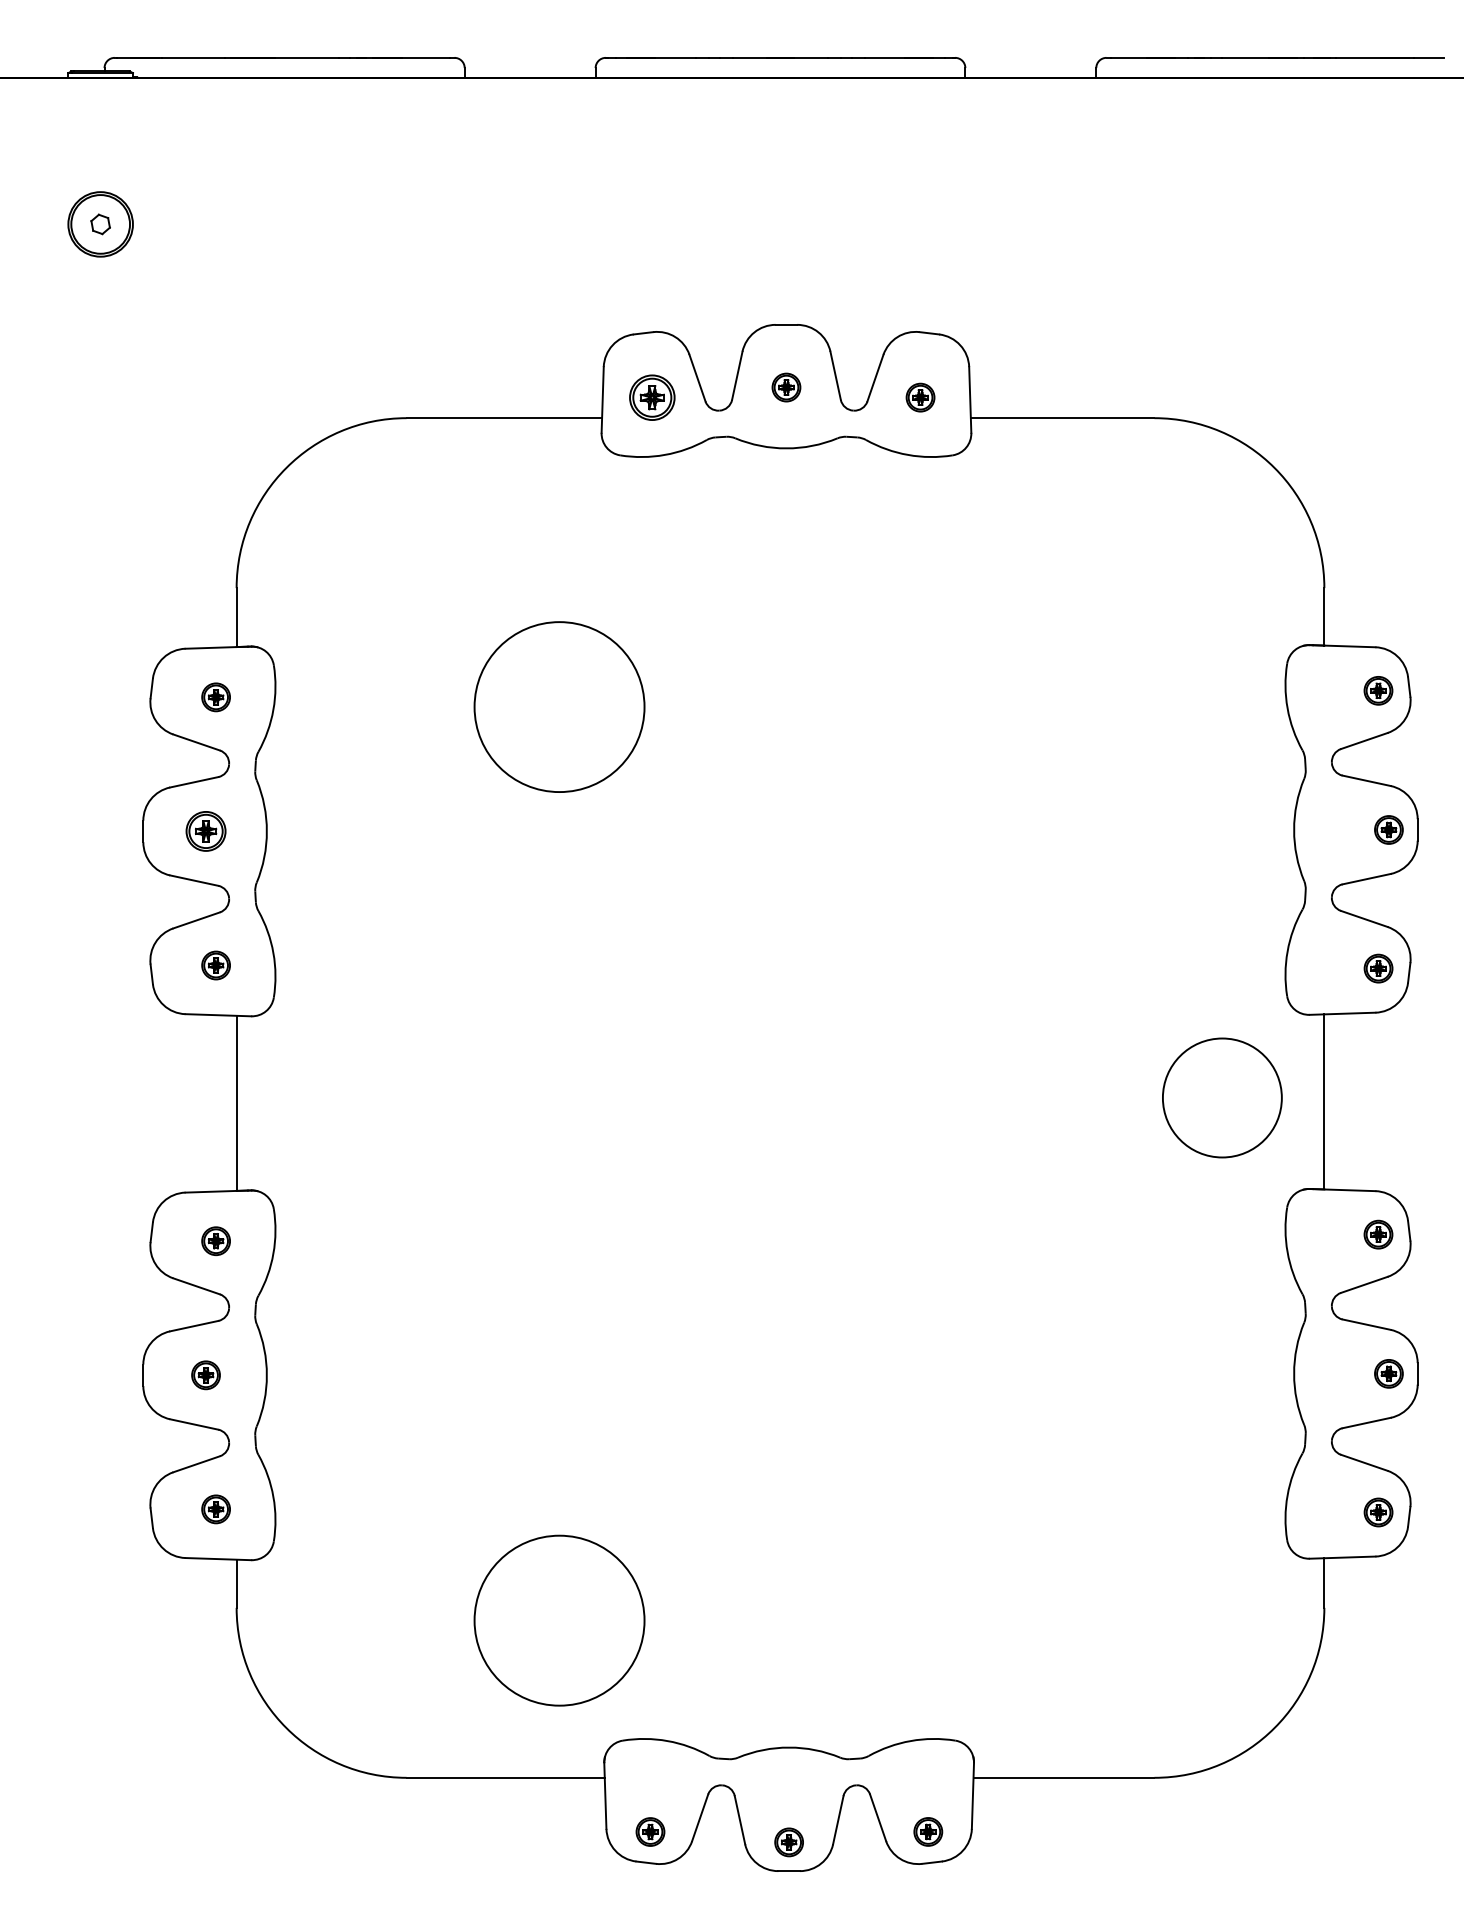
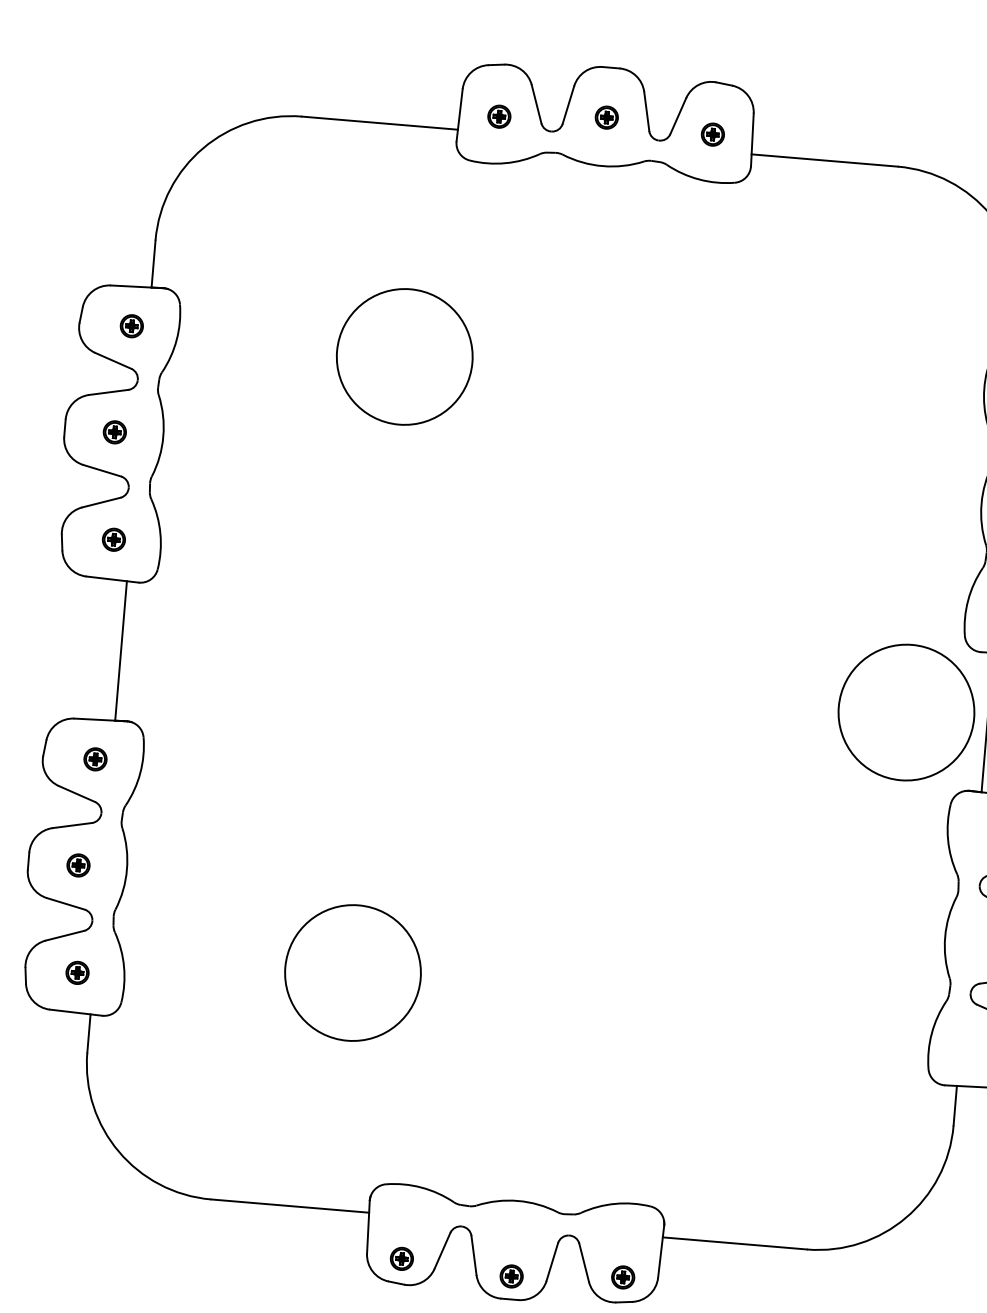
part: (652, 397) -> (499, 116), size x0.62
part: (205, 831) -> (114, 432), size x0.71
circle: (1222, 1097) -> (906, 712), size x1.43
circle: (559, 1620) -> (352, 972), moved

